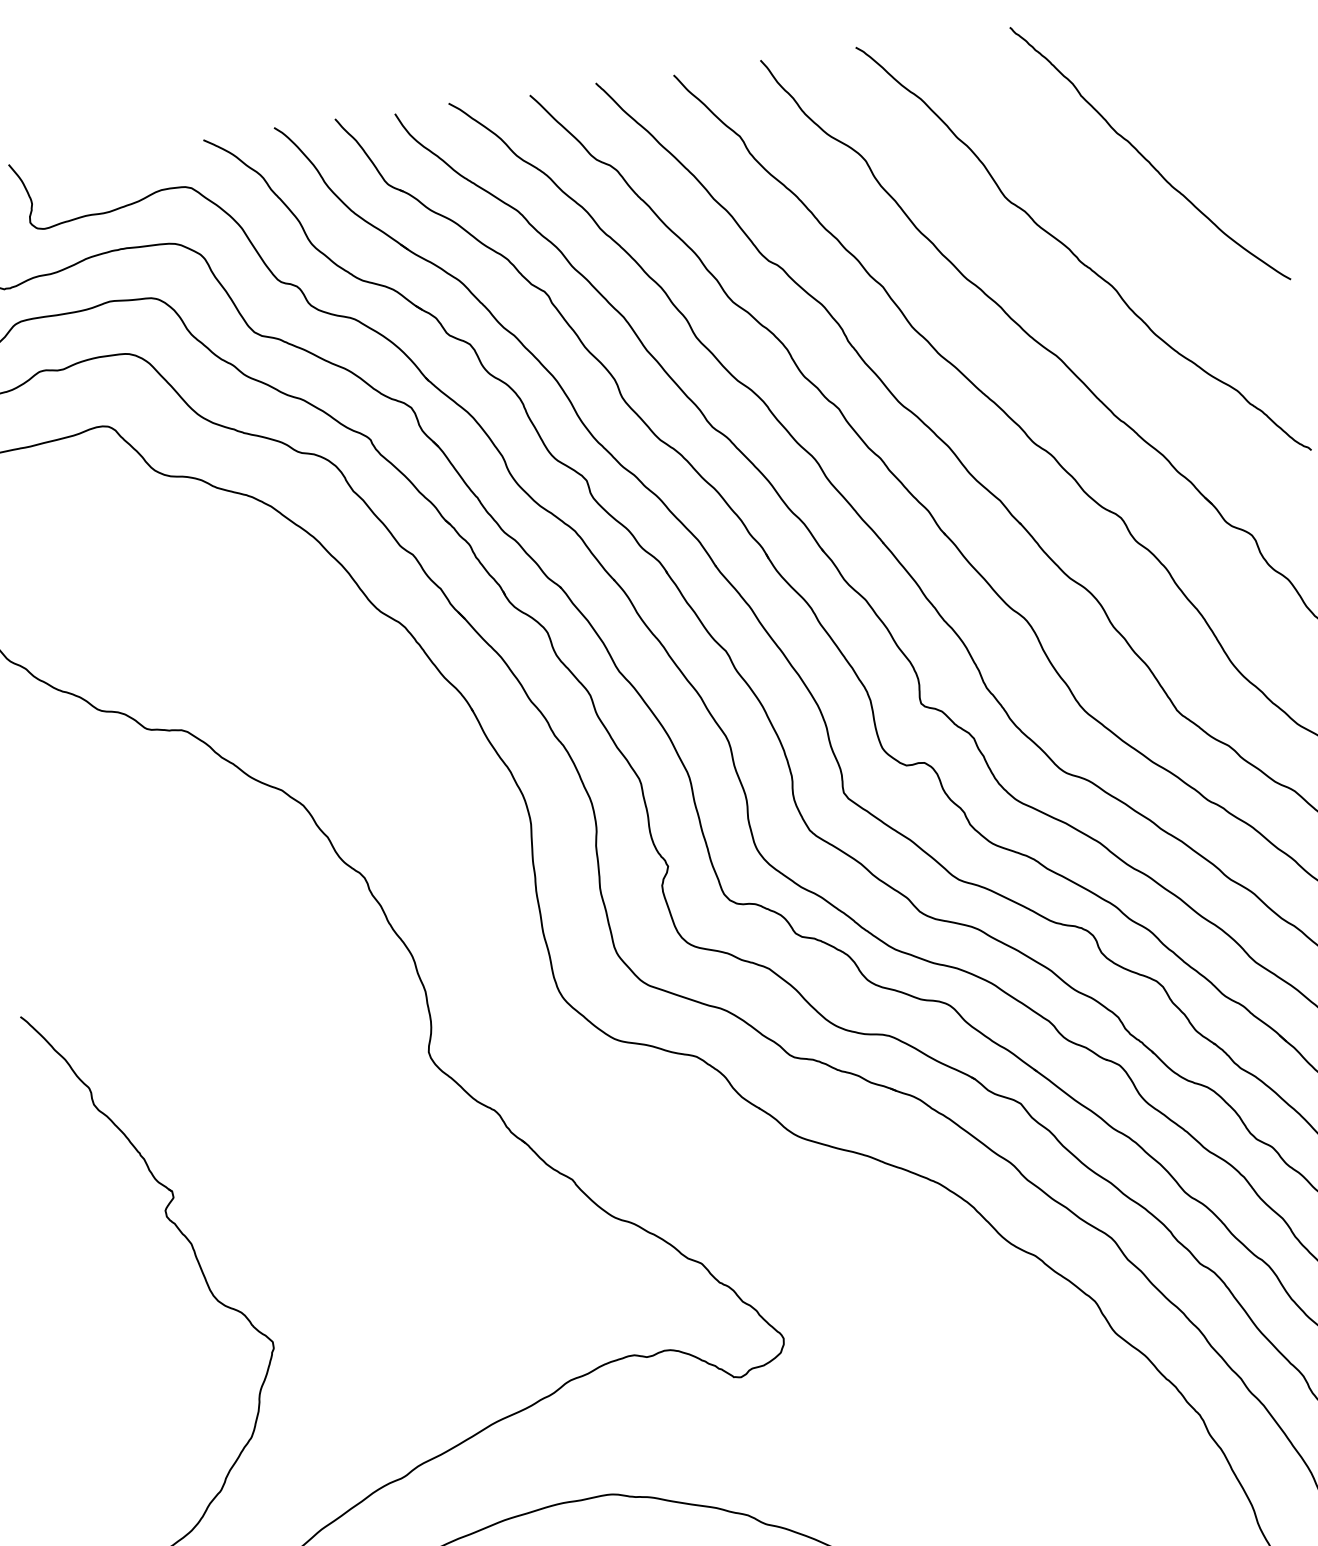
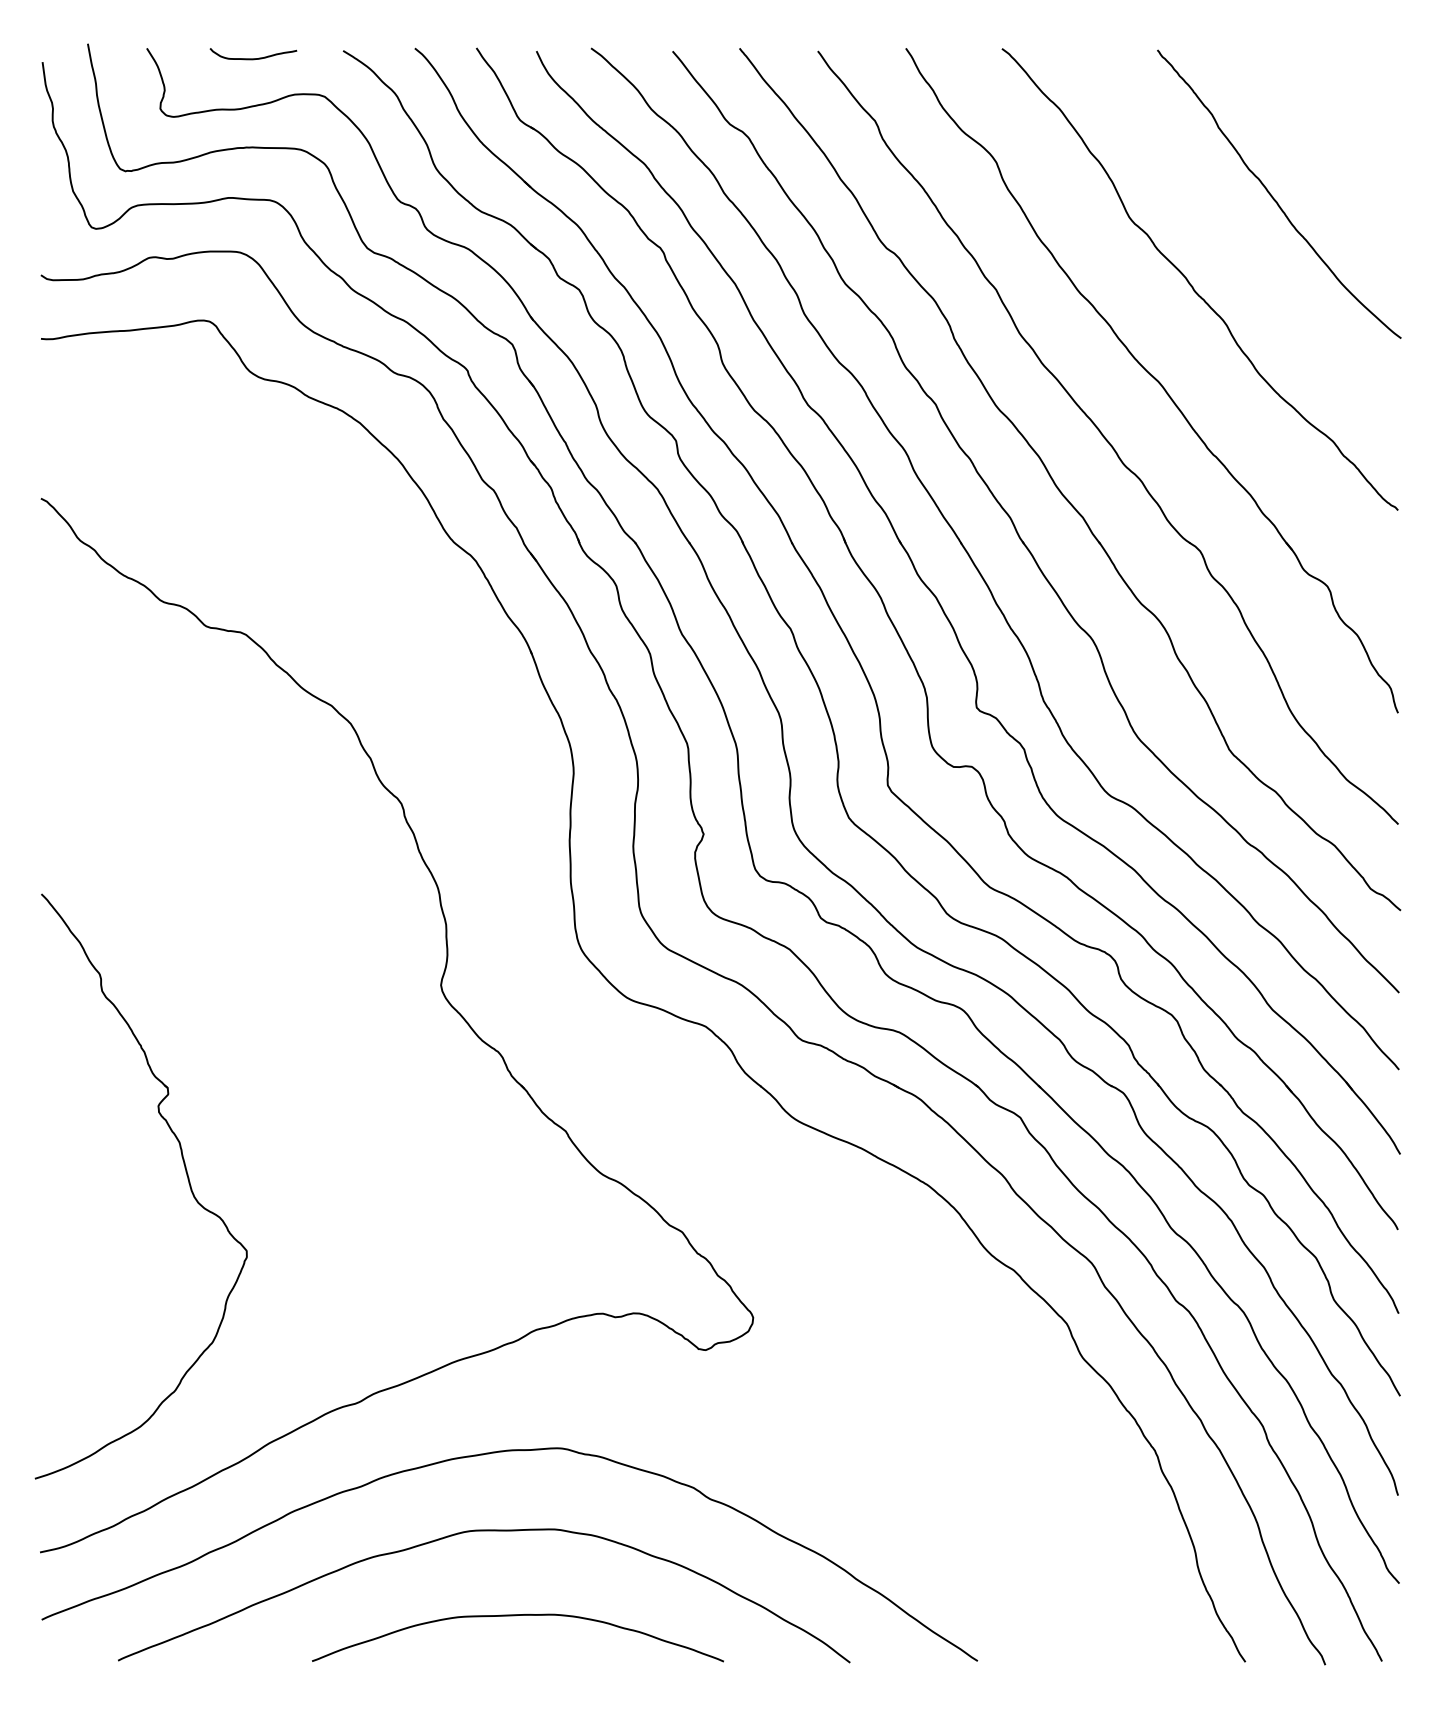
curve: (115, 160) -> (253, 58), added

